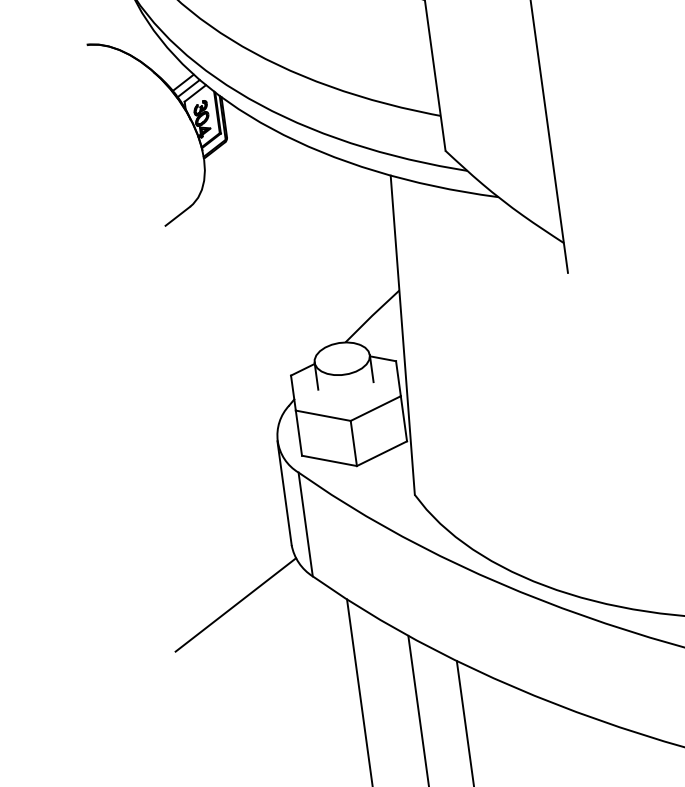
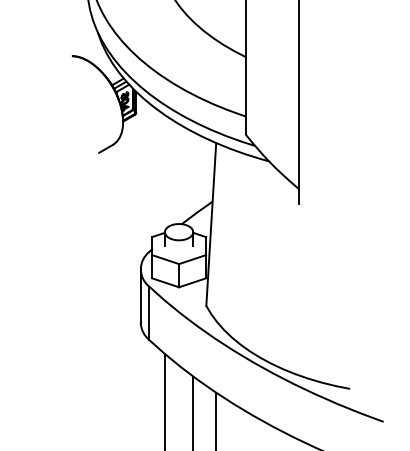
line: (235, 603) -> (108, 348), removed

